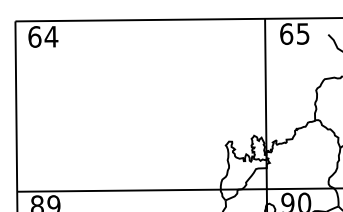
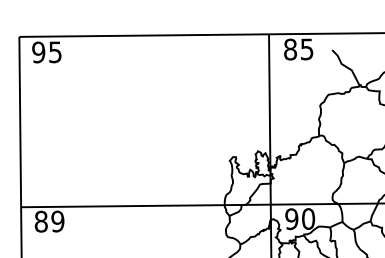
text: (286, 34) -> (290, 49), 65 -> 85
text: (43, 37) -> (47, 52), 64 -> 95

